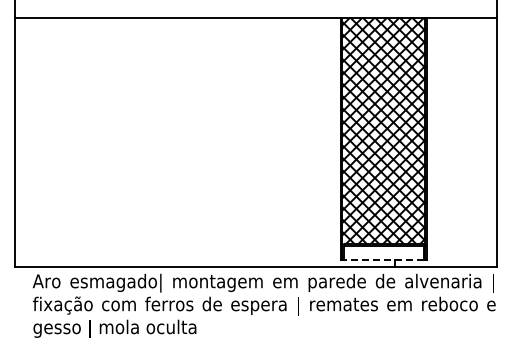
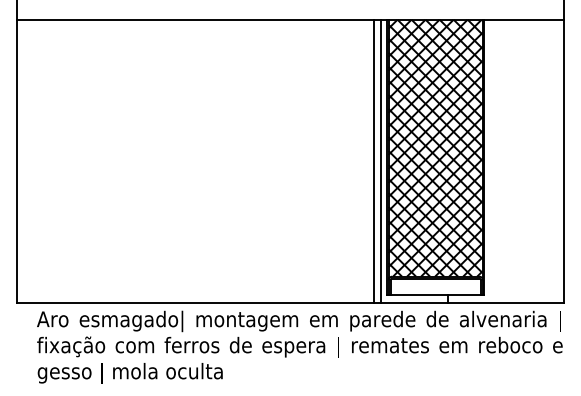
line: (329, 141) -> (373, 160), added
line: (335, 141) -> (380, 160), added
line: (383, 260) -> (435, 295), dashed -> solid

